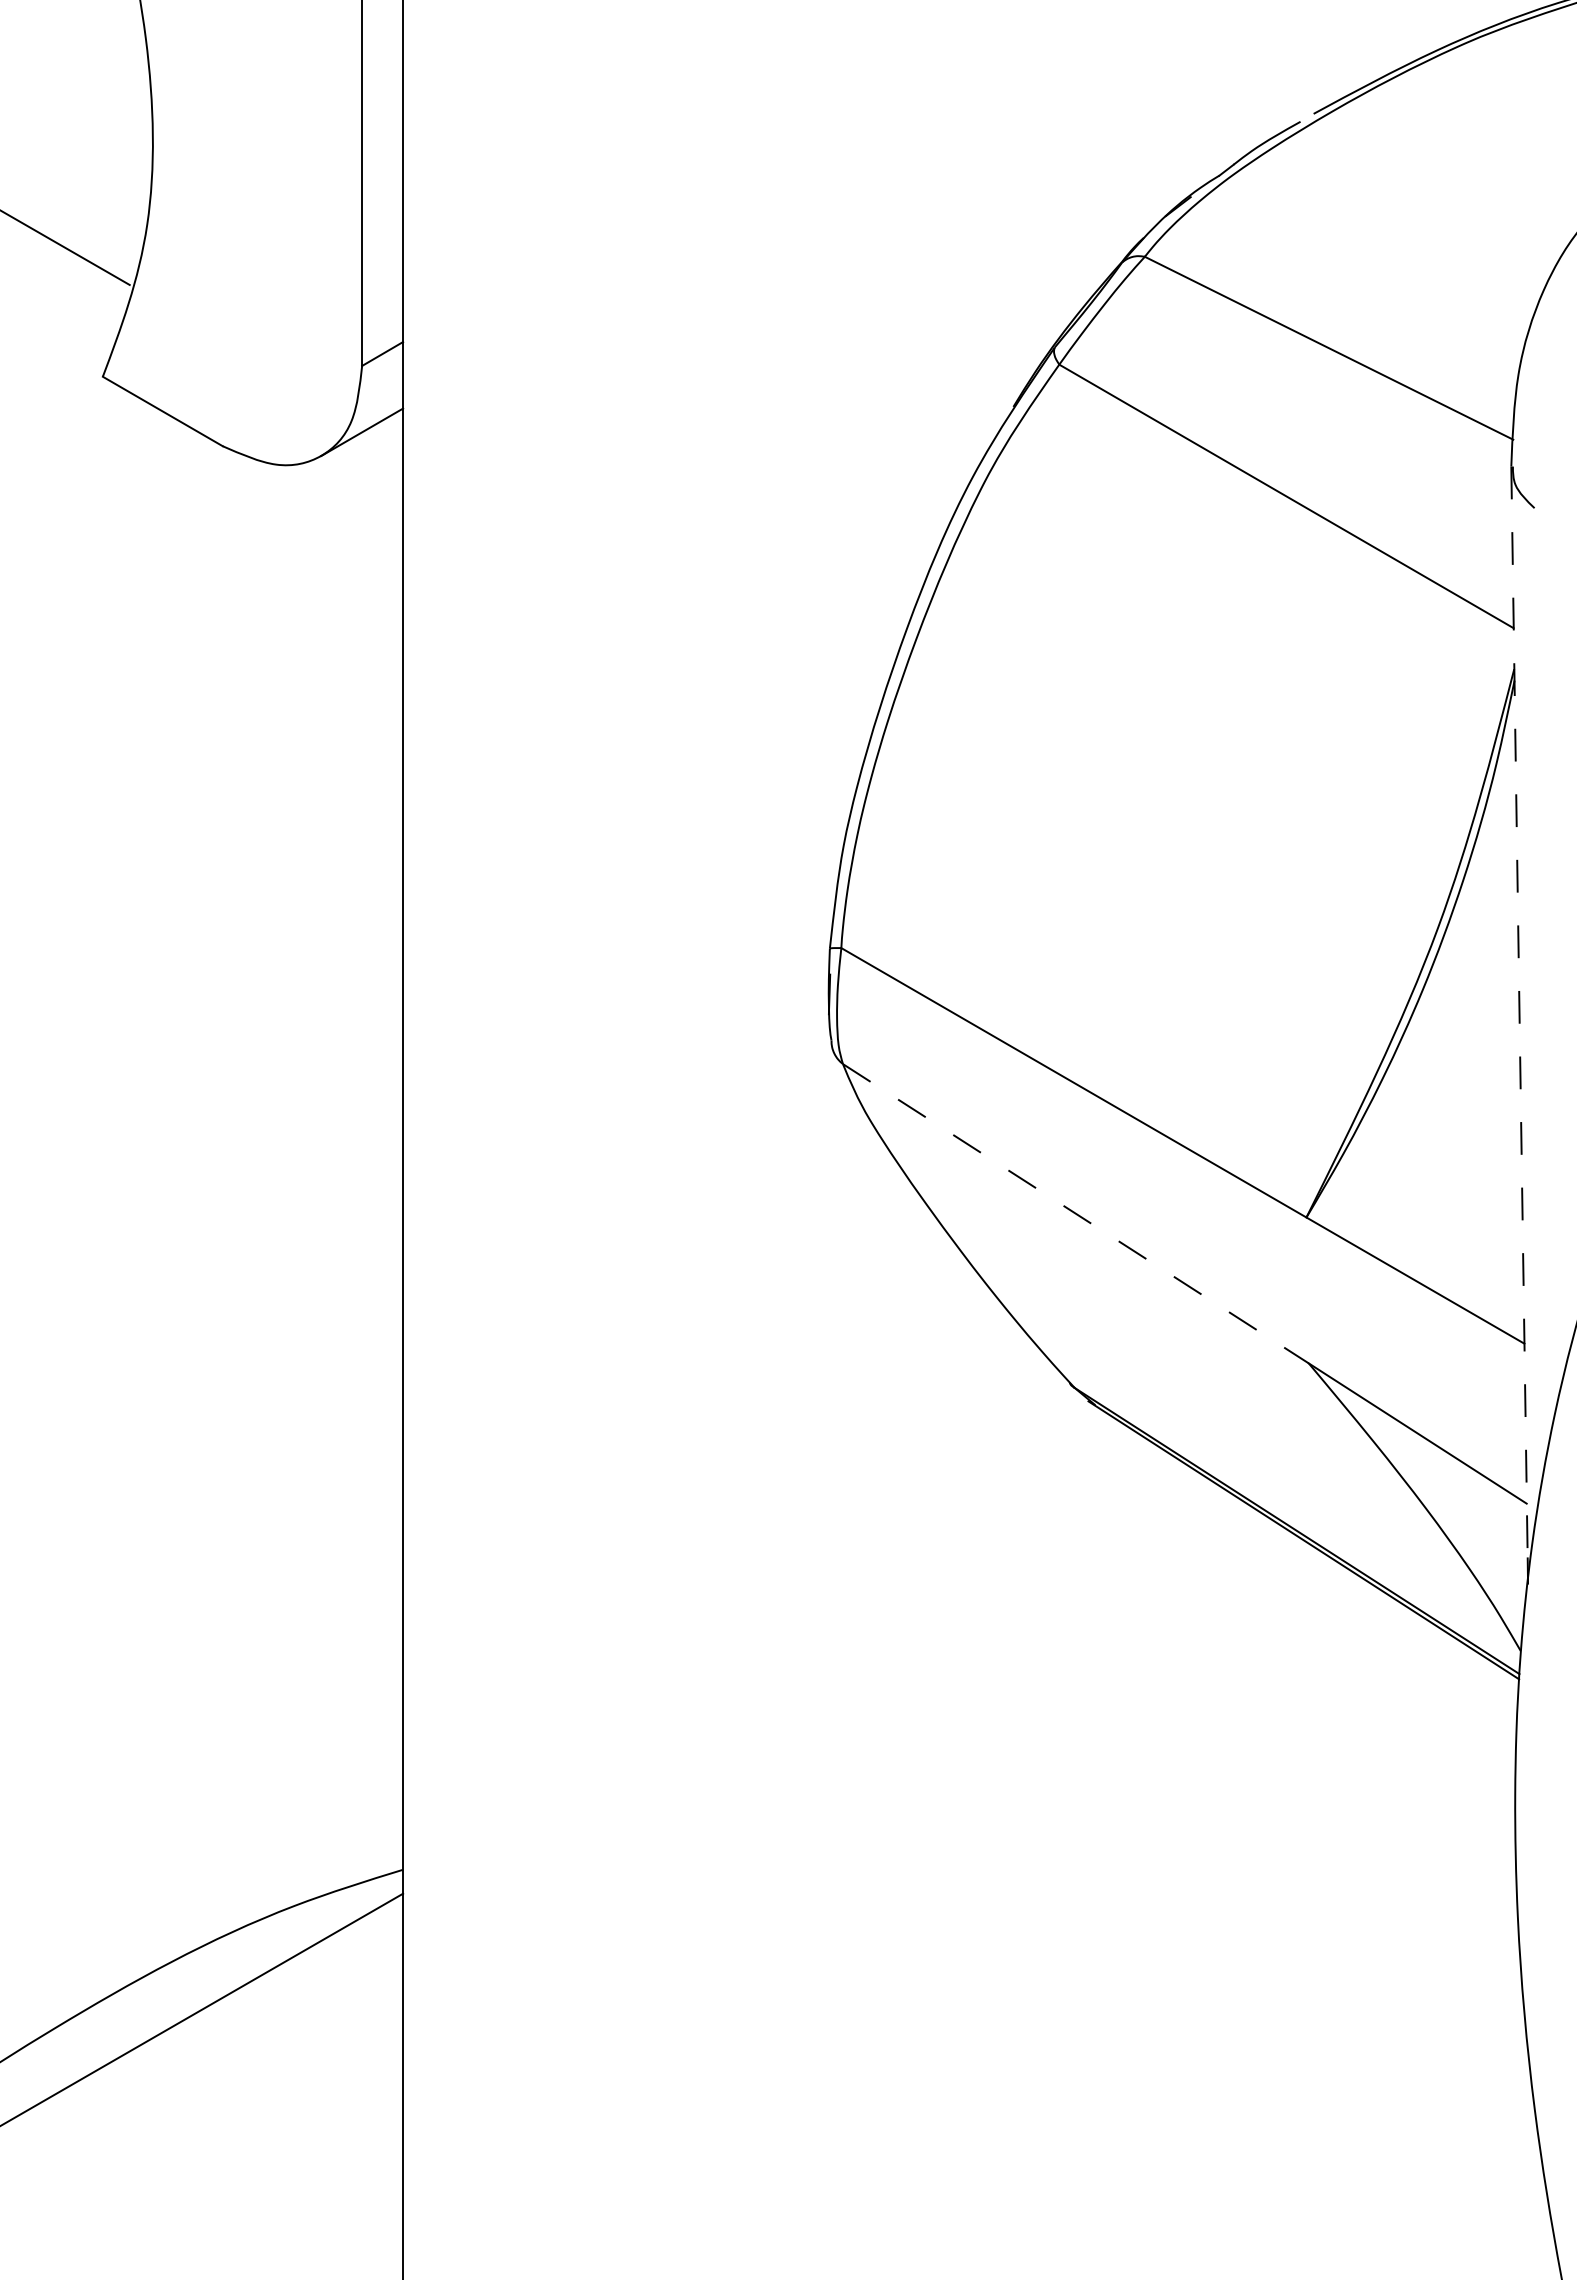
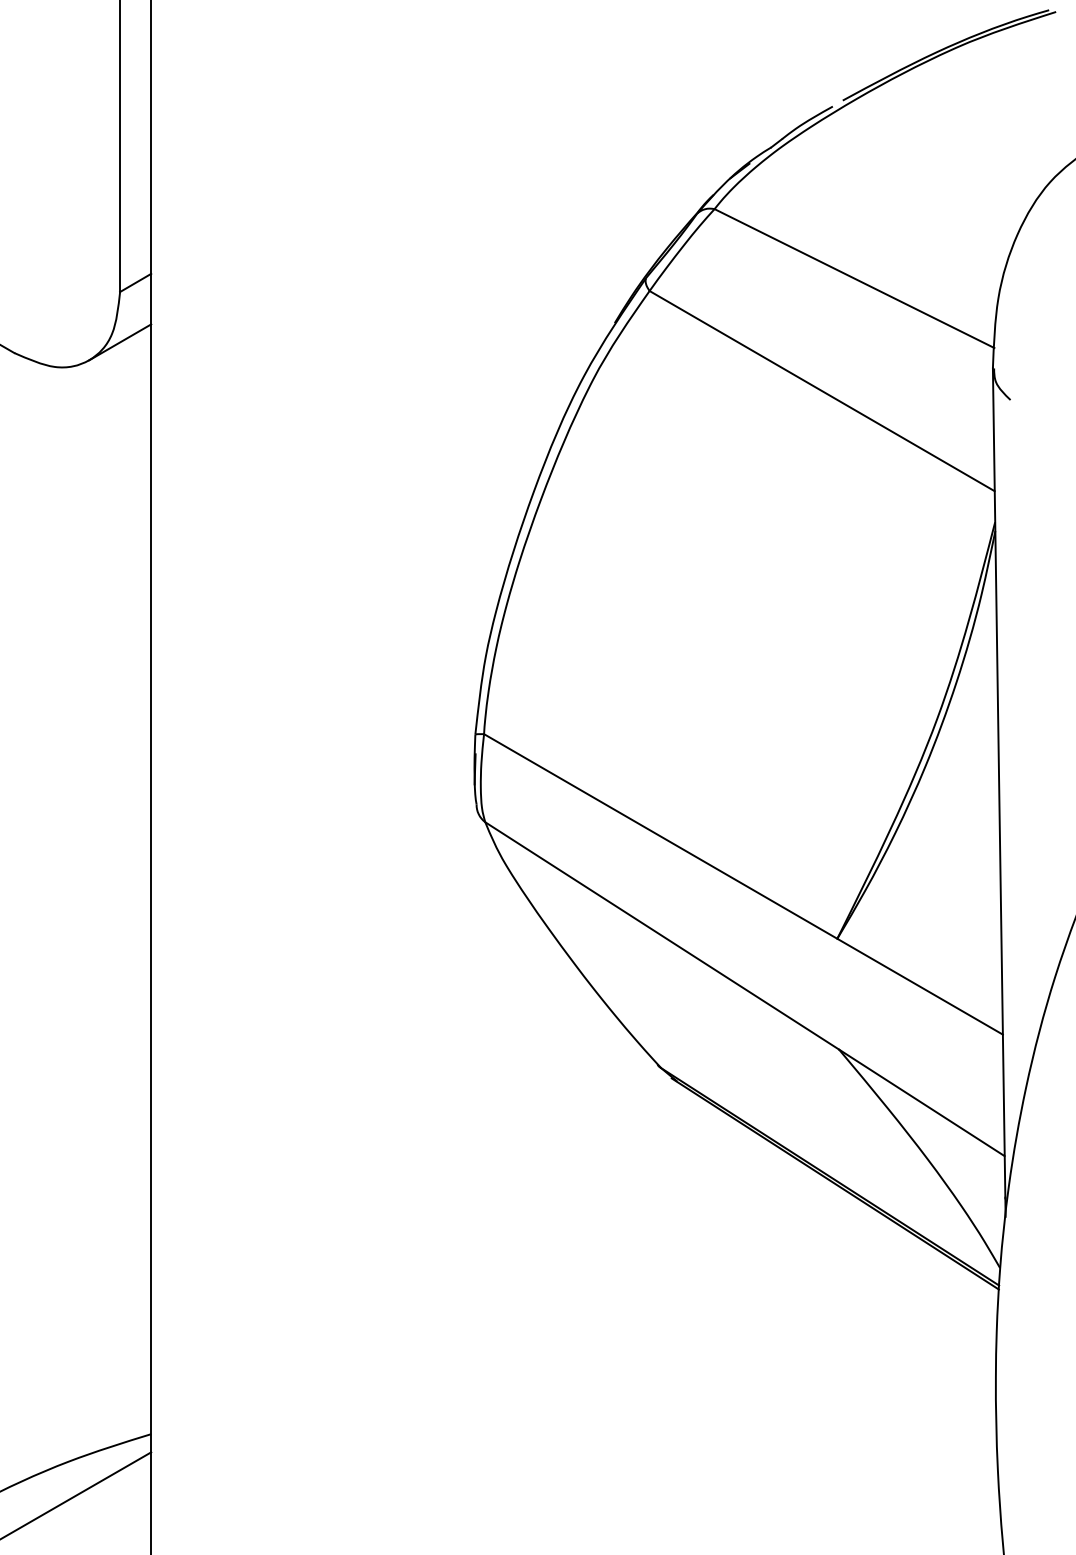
line: (1519, 1013) -> (999, 783), dashed -> solid
line: (1075, 1213) -> (661, 935), dashed -> solid

